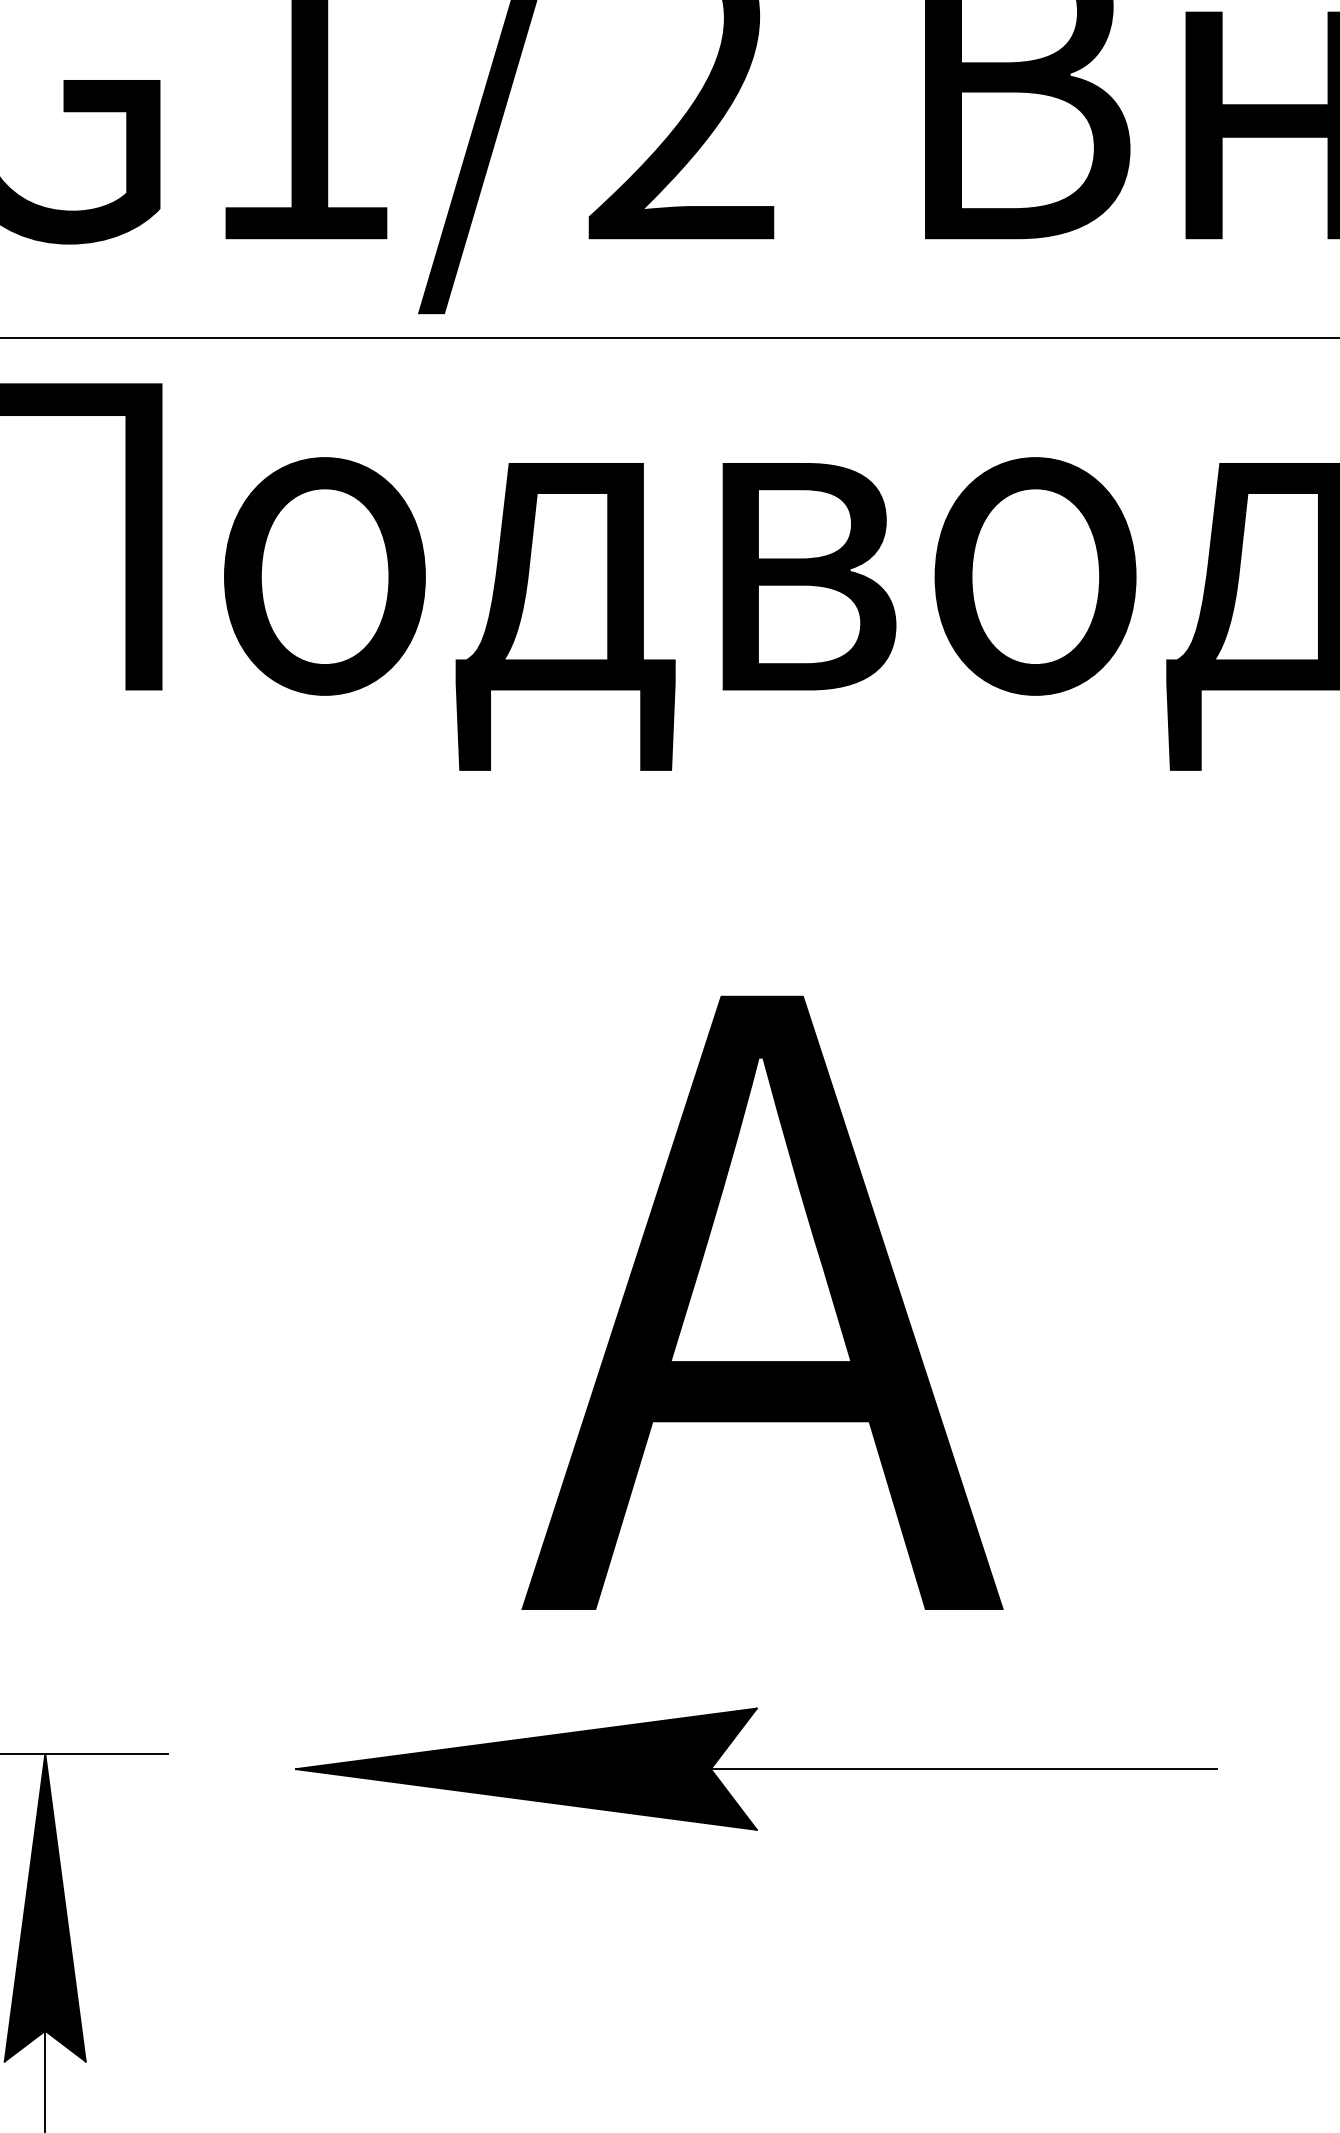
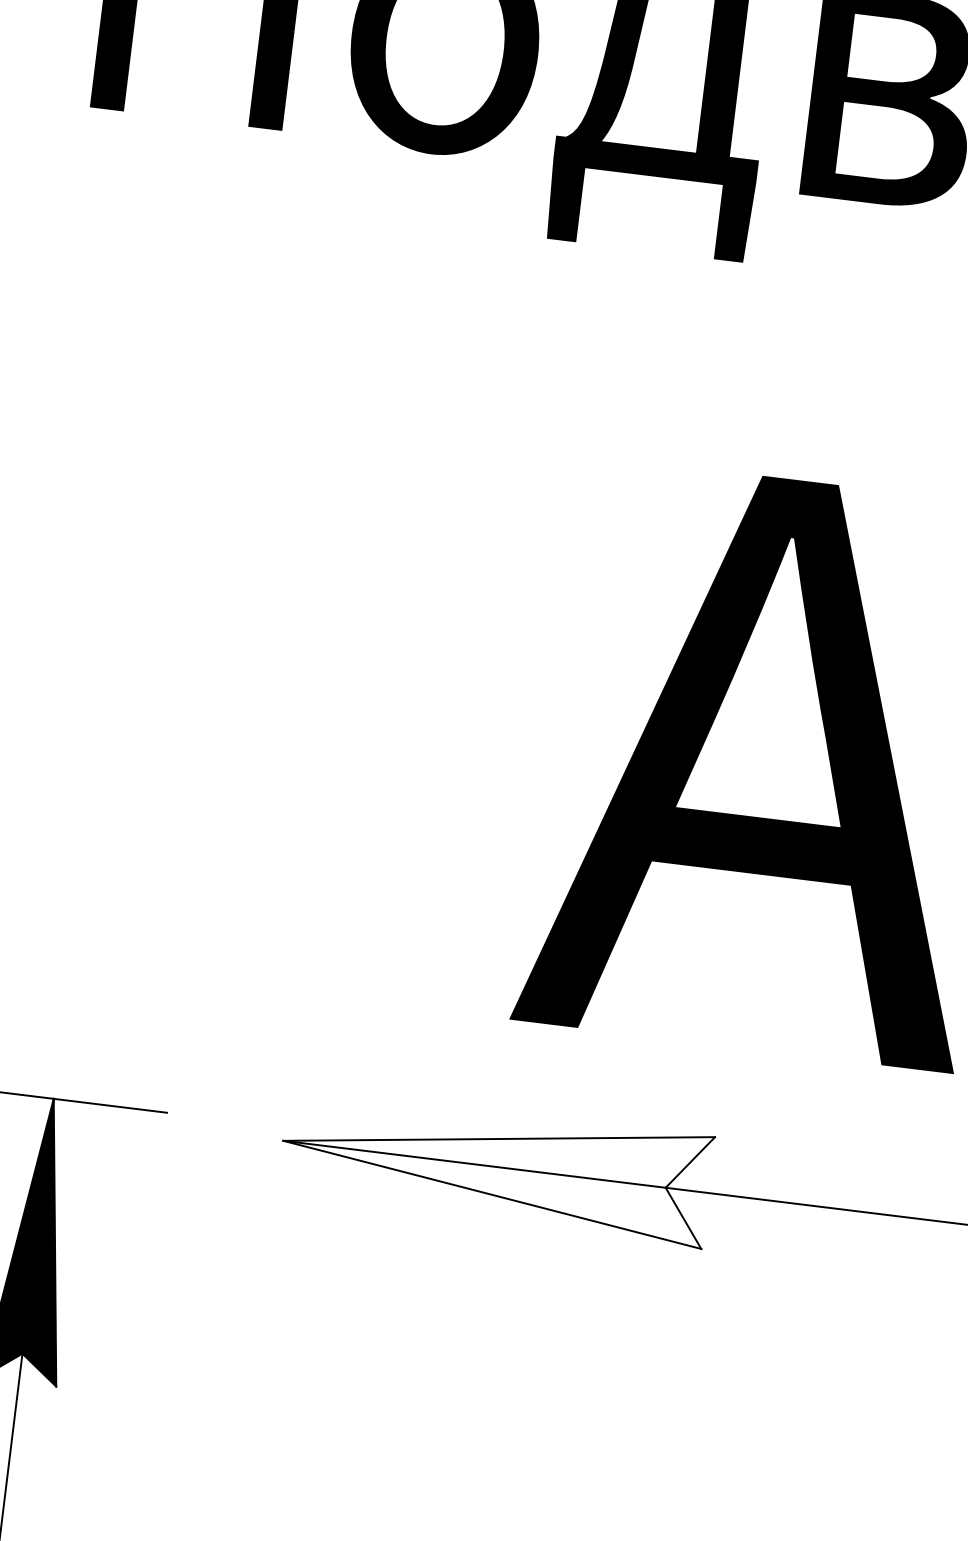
fill: (526, 1768) -> (495, 1166), removed

